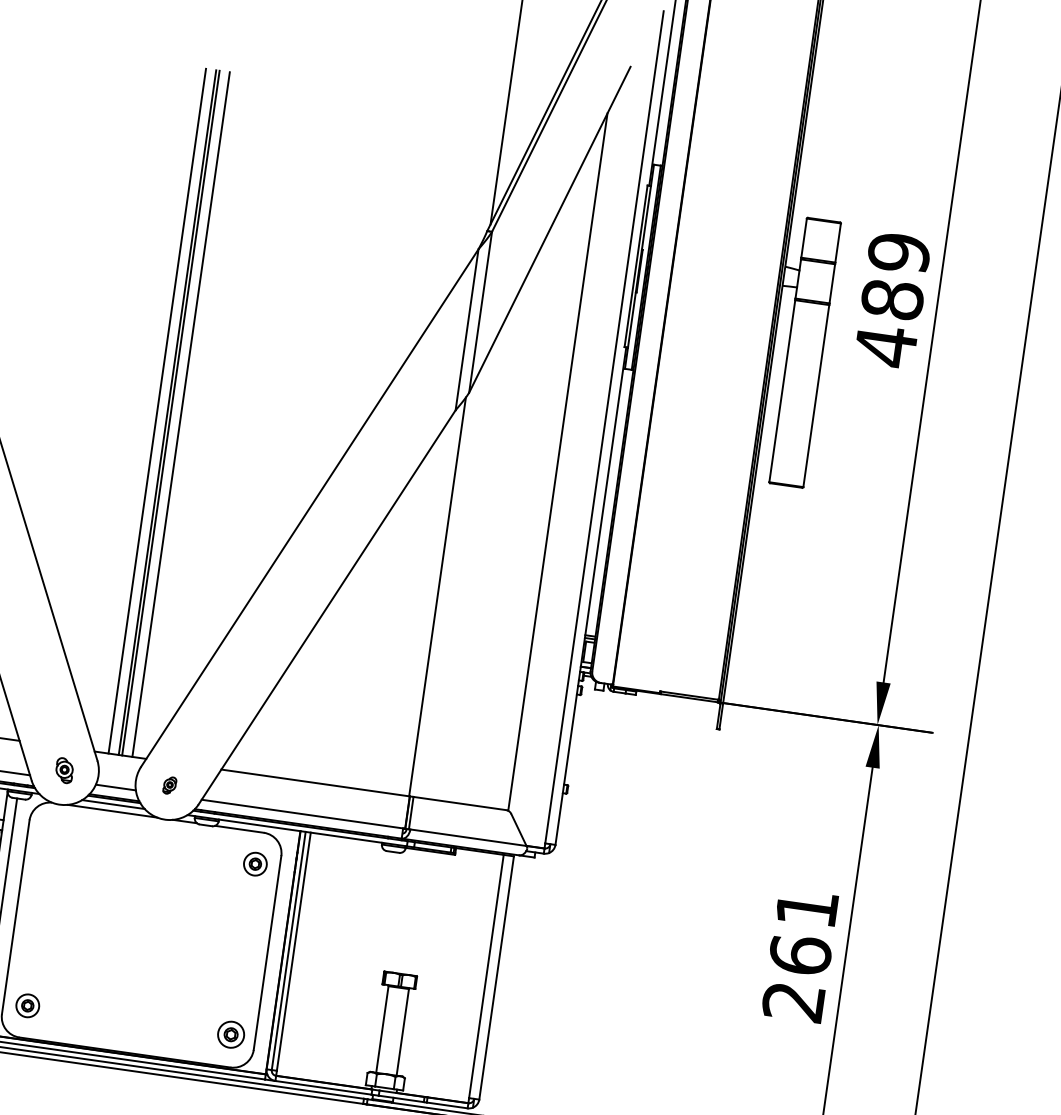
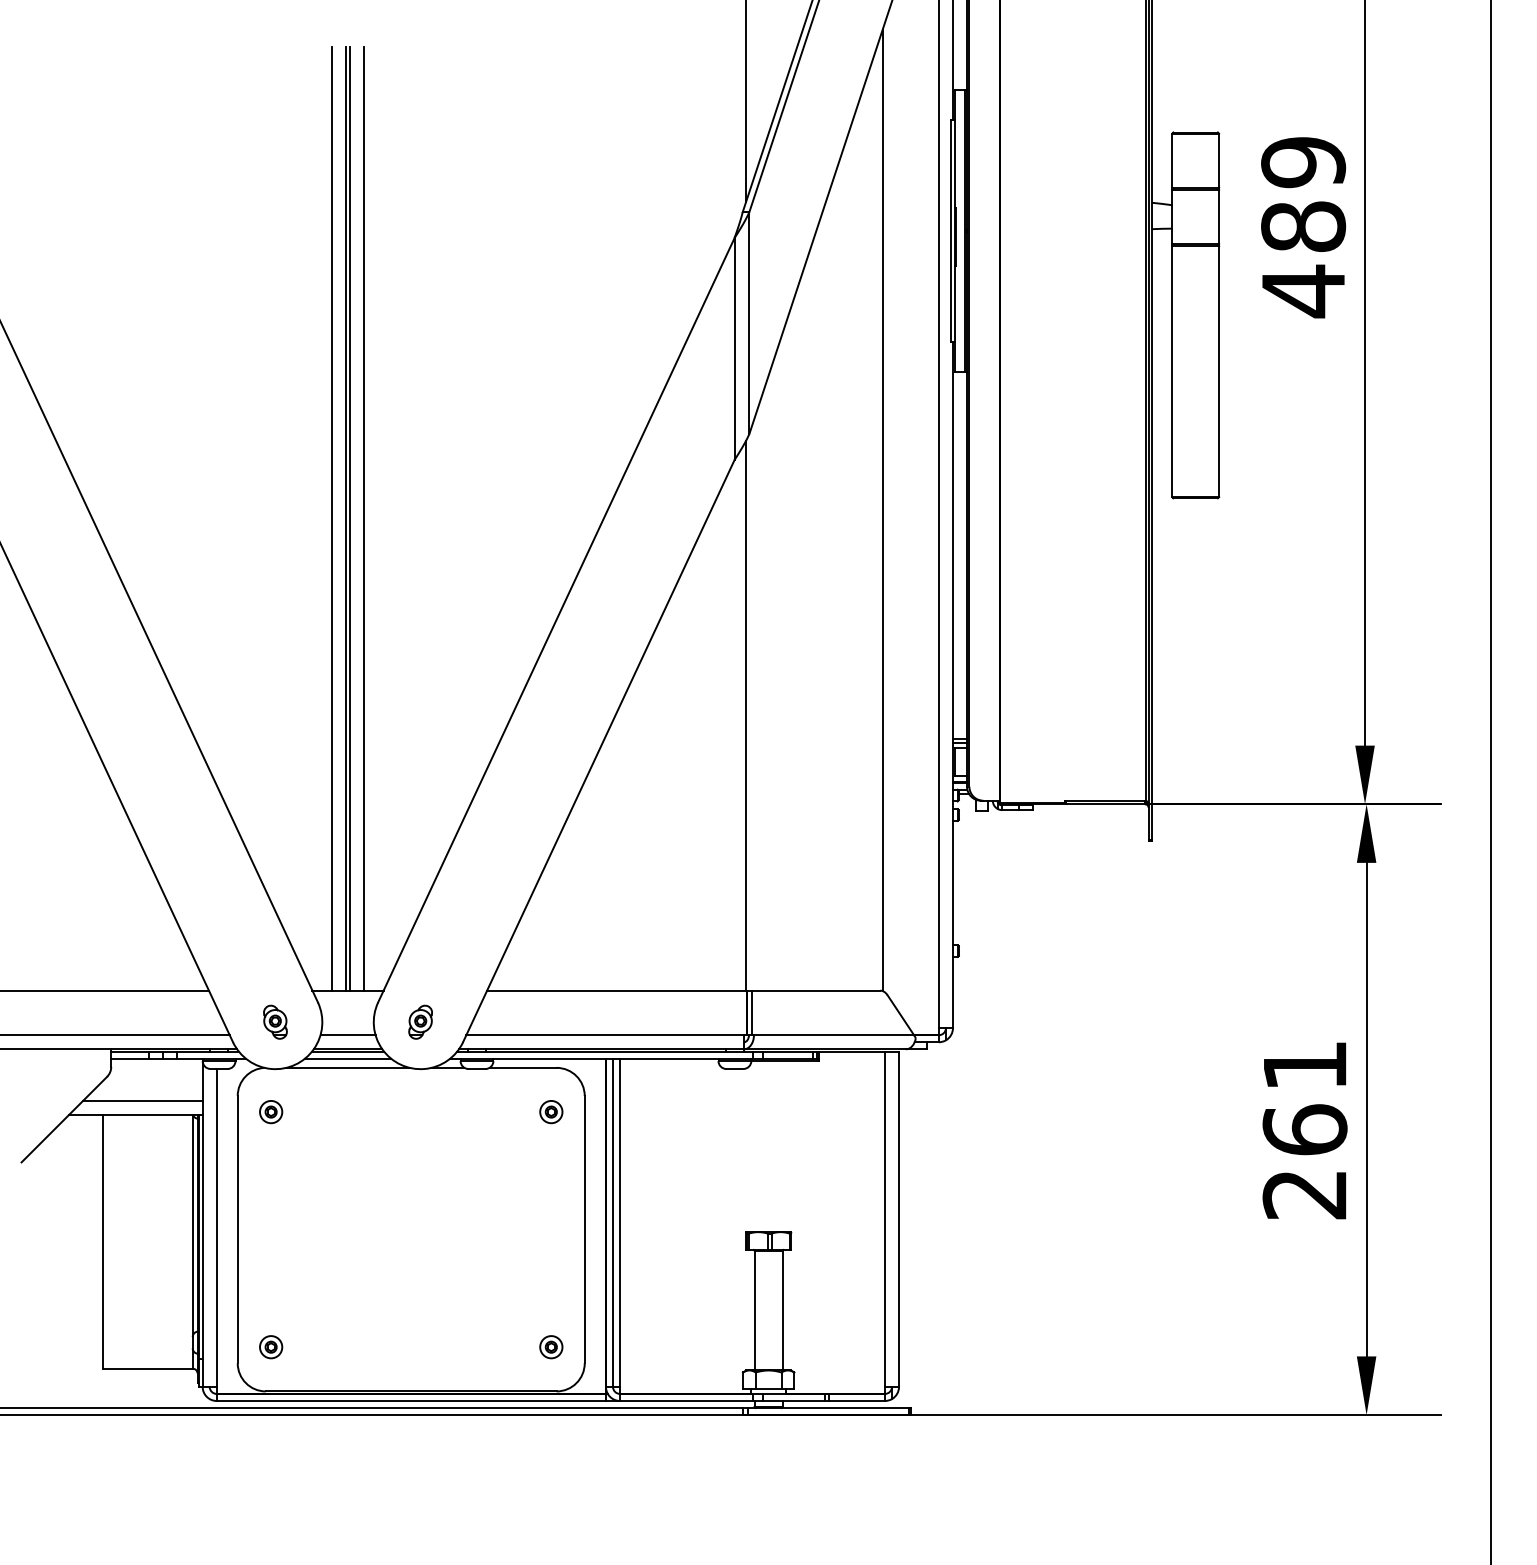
part: (169, 785) -> (420, 1021), size x1.43
part: (52, 835) -> (271, 1112), added
part: (255, 864) -> (551, 1112), size x0.71
part: (28, 1006) -> (271, 1347), size x0.71
part: (231, 1035) -> (551, 1347), size x0.62

